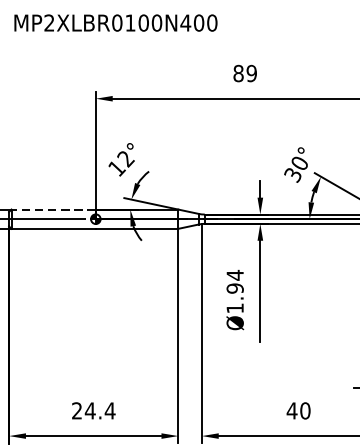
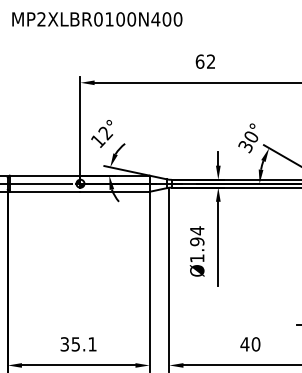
text: (245, 73) -> (205, 61), 89 -> 62
line: (52, 209) -> (44, 175), dashed -> solid
text: (93, 411) -> (78, 344), 24.4 -> 35.1

